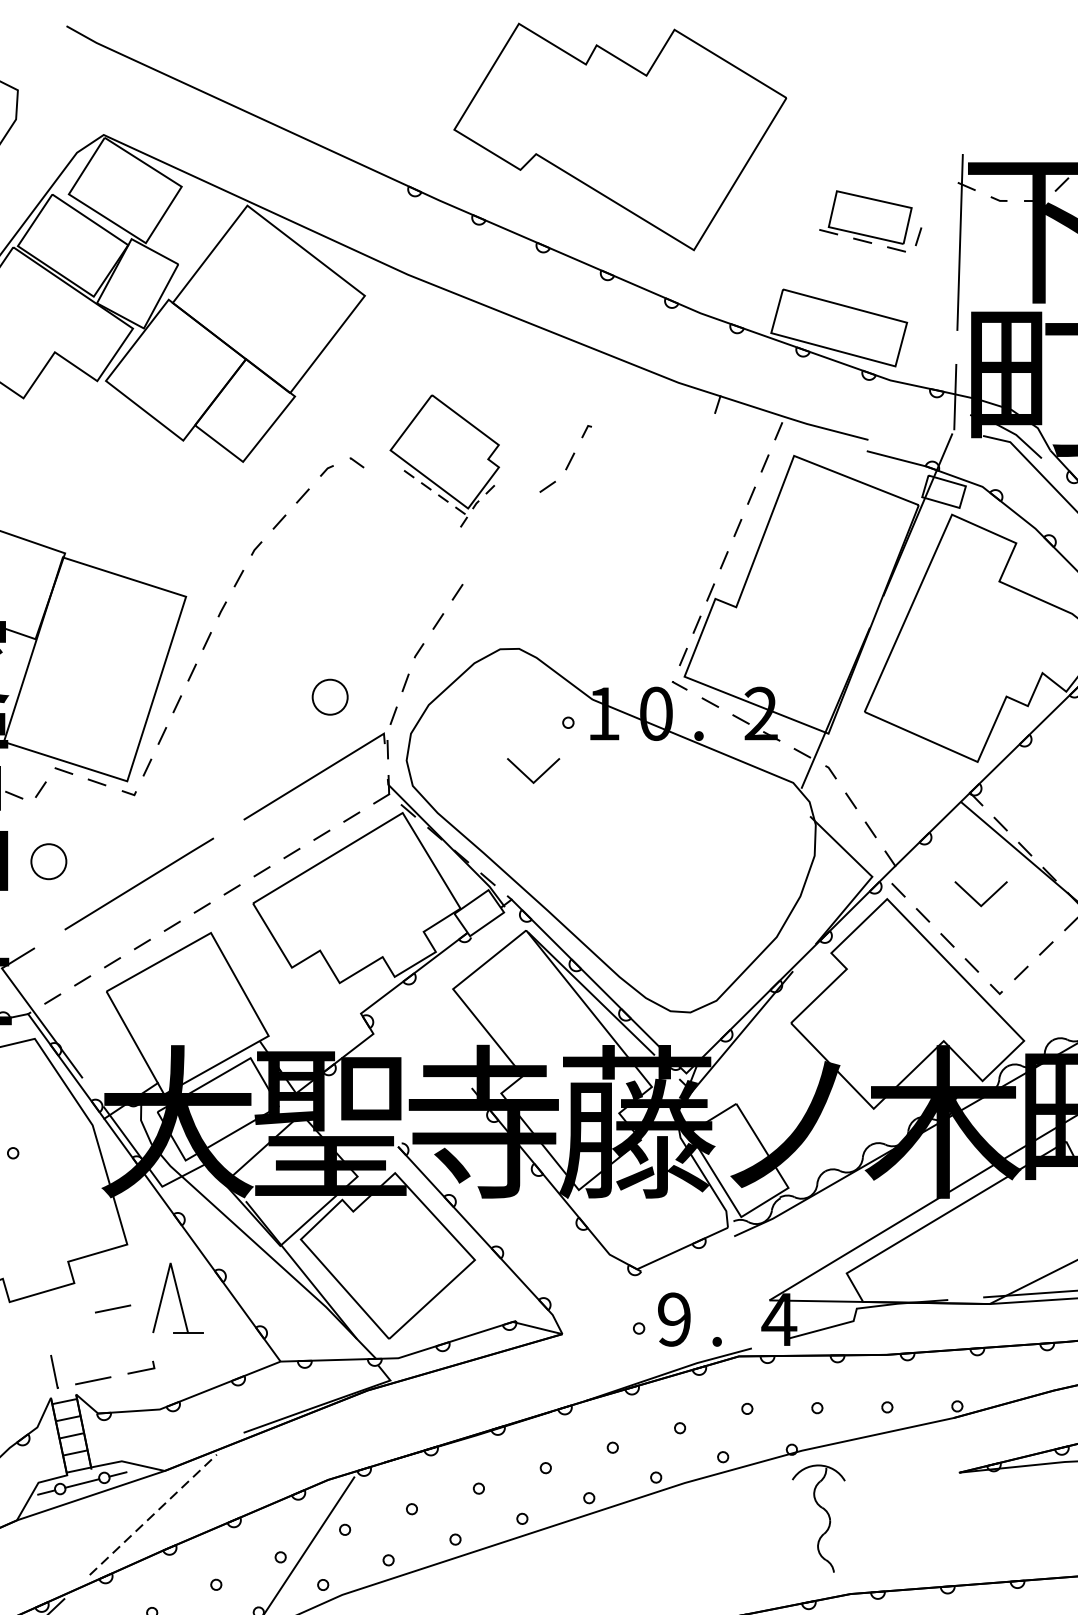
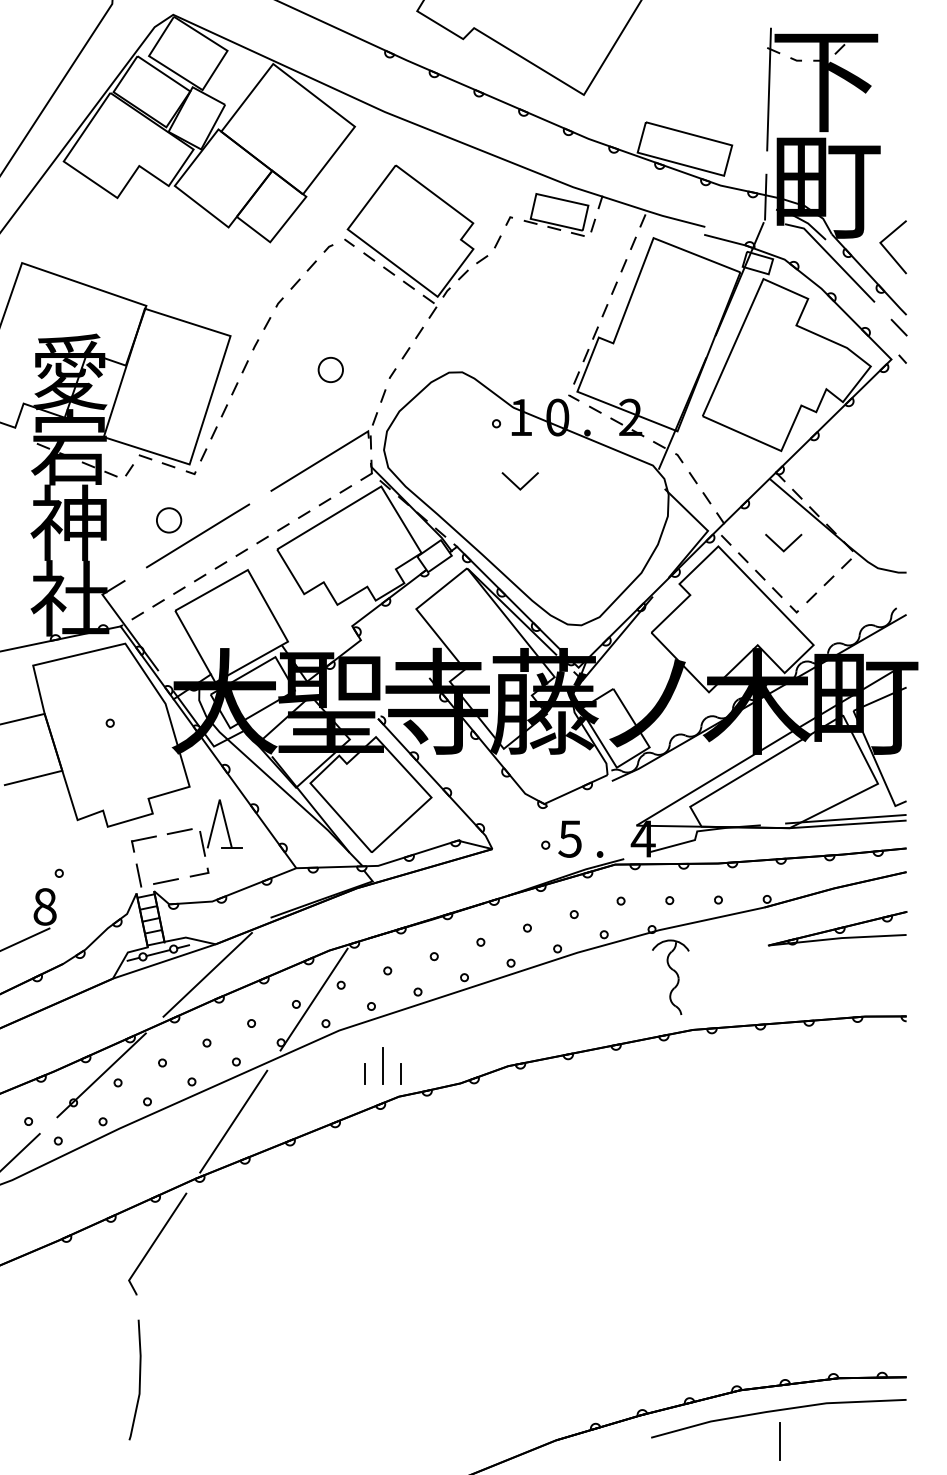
part: (870, 220) -> (559, 214), moved
part: (444, 460) -> (410, 241), size x1.67
circle: (329, 696) -> (330, 369), moved
line: (528, 775) -> (516, 484), moved
circle: (49, 861) -> (169, 520), moved
text: (673, 1318) -> (569, 838), 9 -> 5
part: (60, 1326) -> (143, 843), added
line: (145, 1326) -> (202, 843), added
line: (152, 1514) -> (207, 974), dashed -> solid

